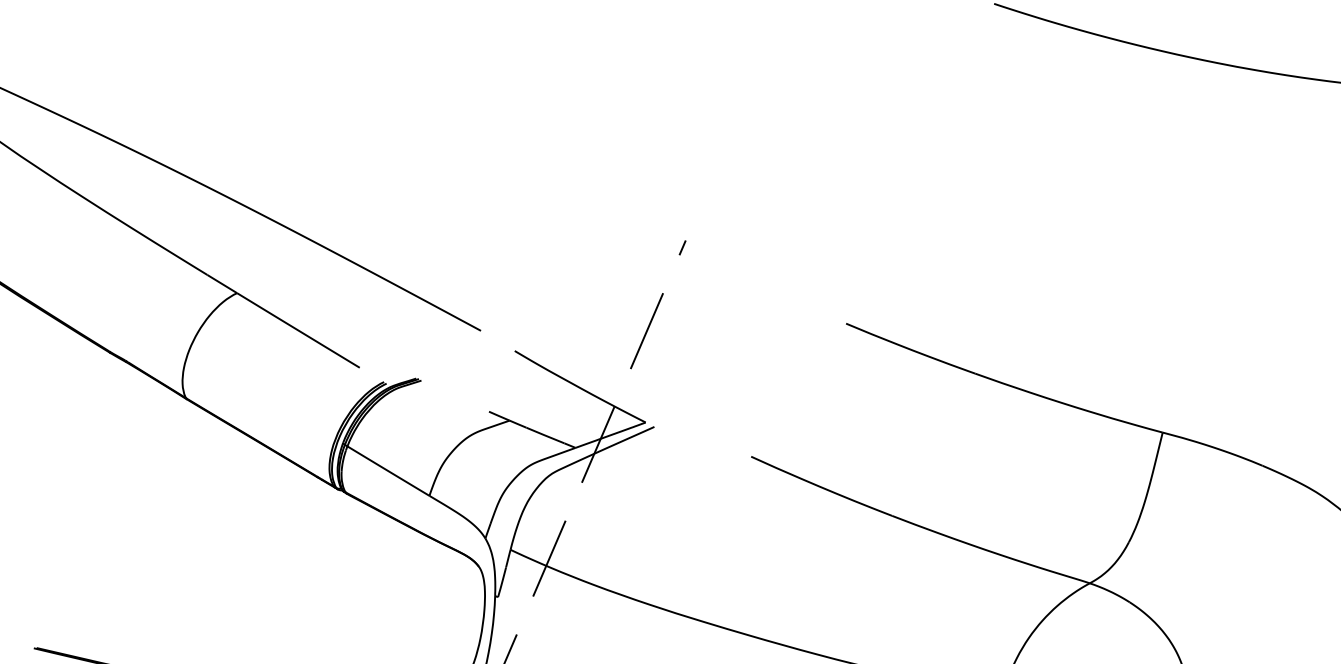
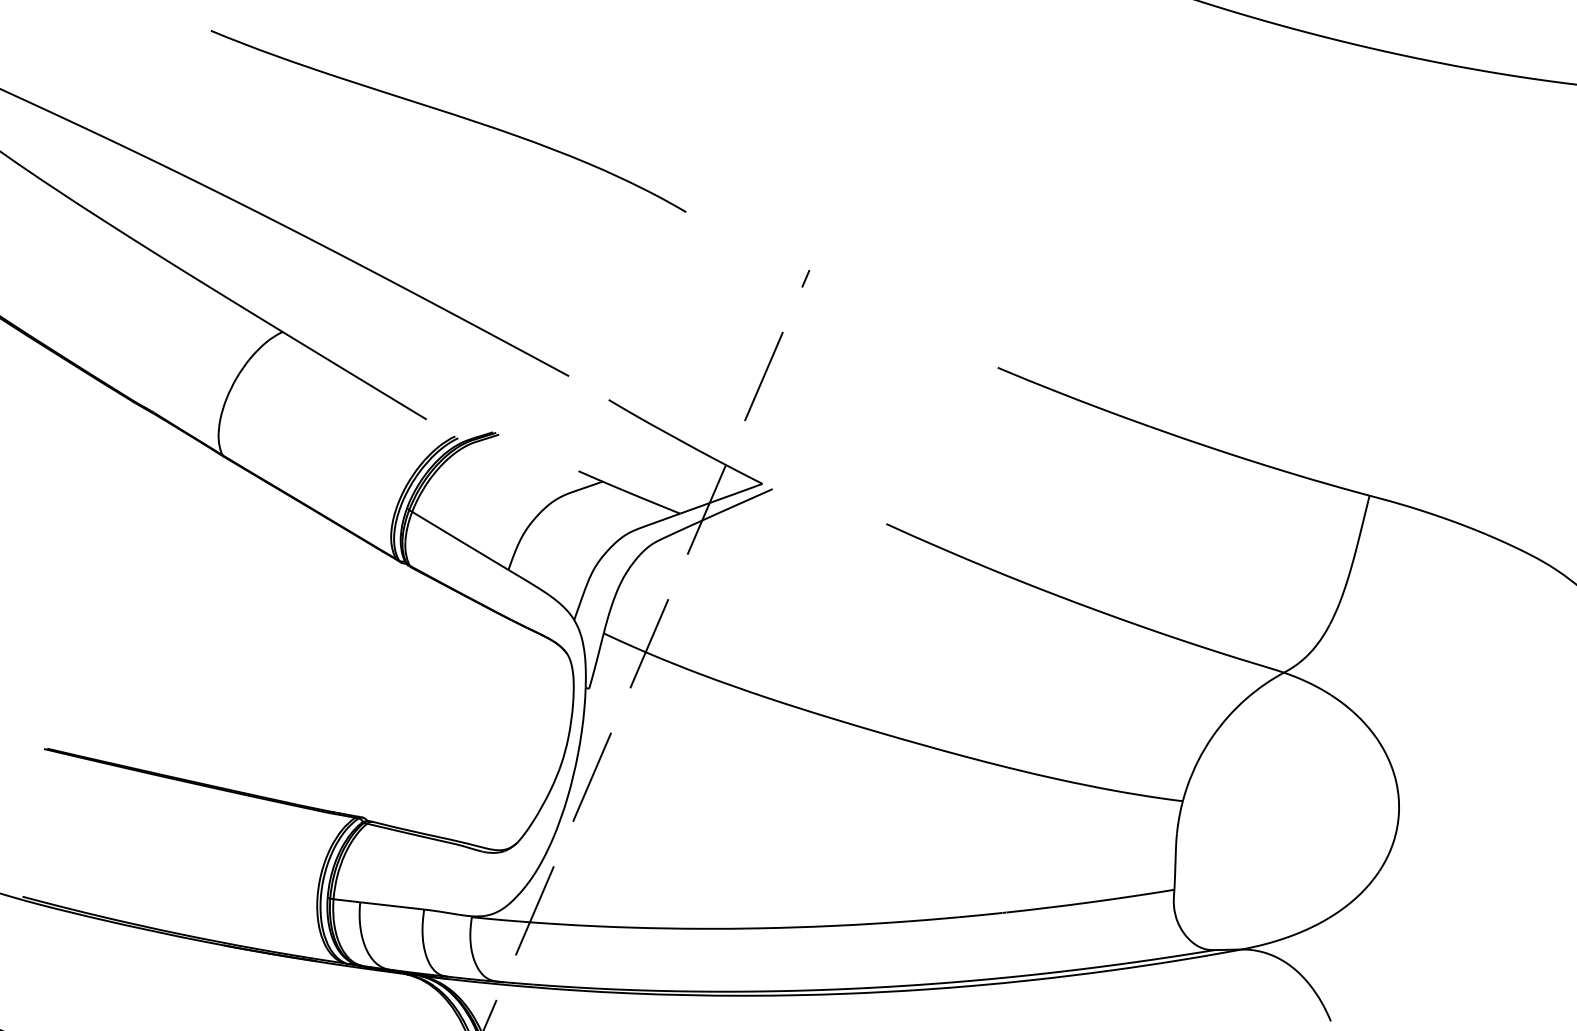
curve: (379, 107) -> (449, 114), added

